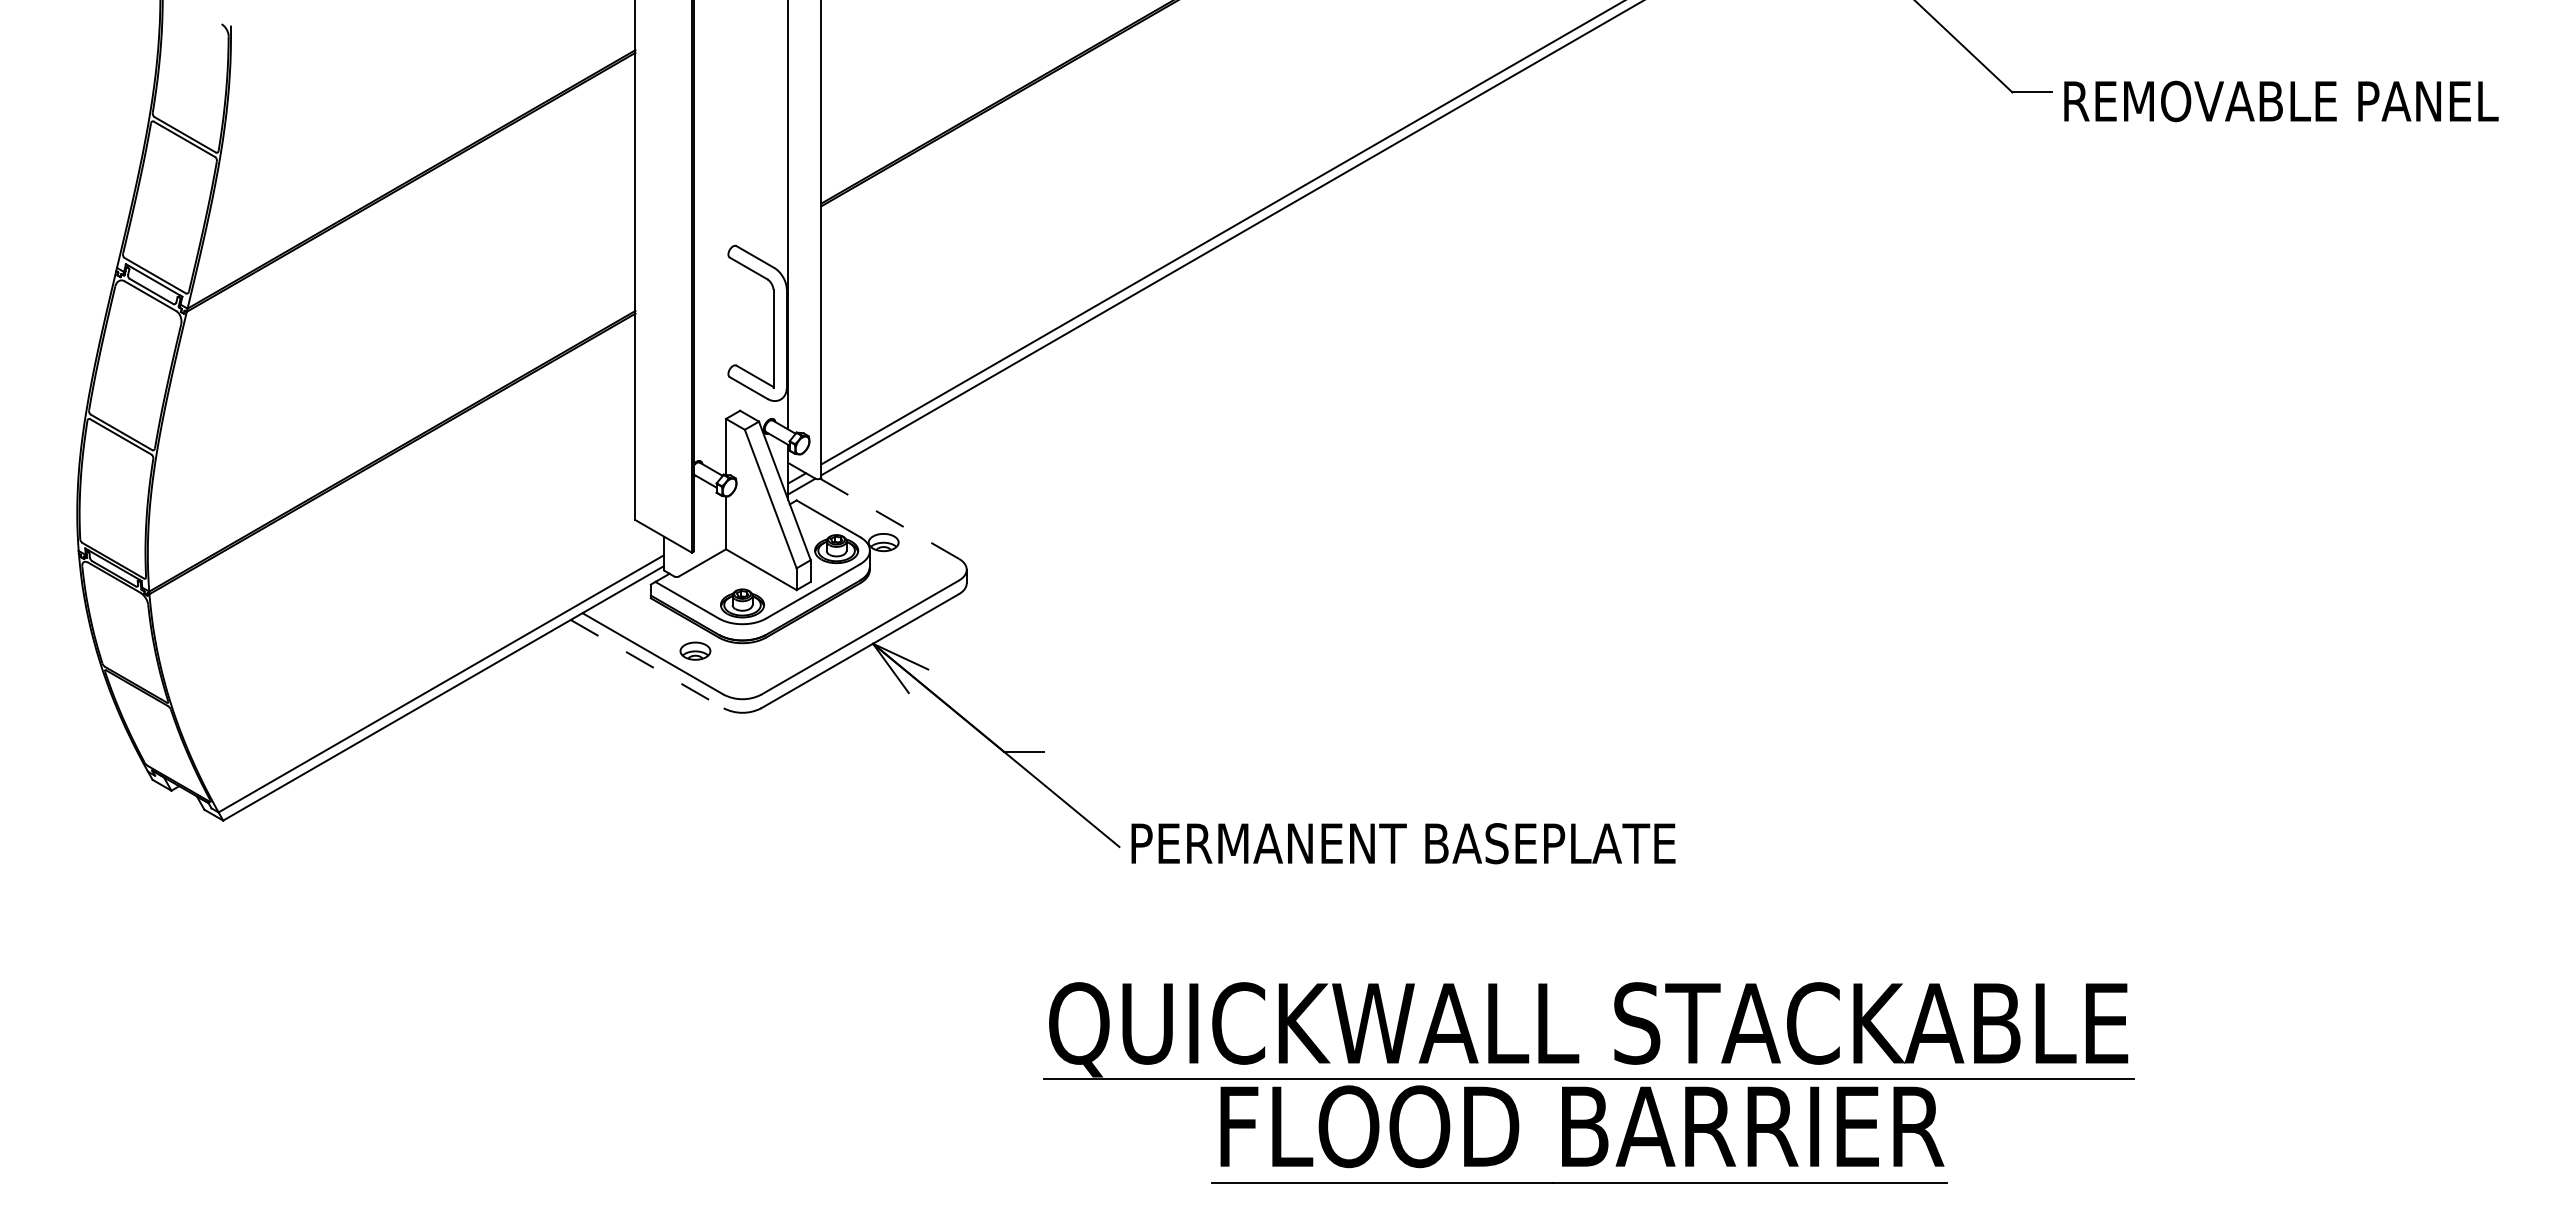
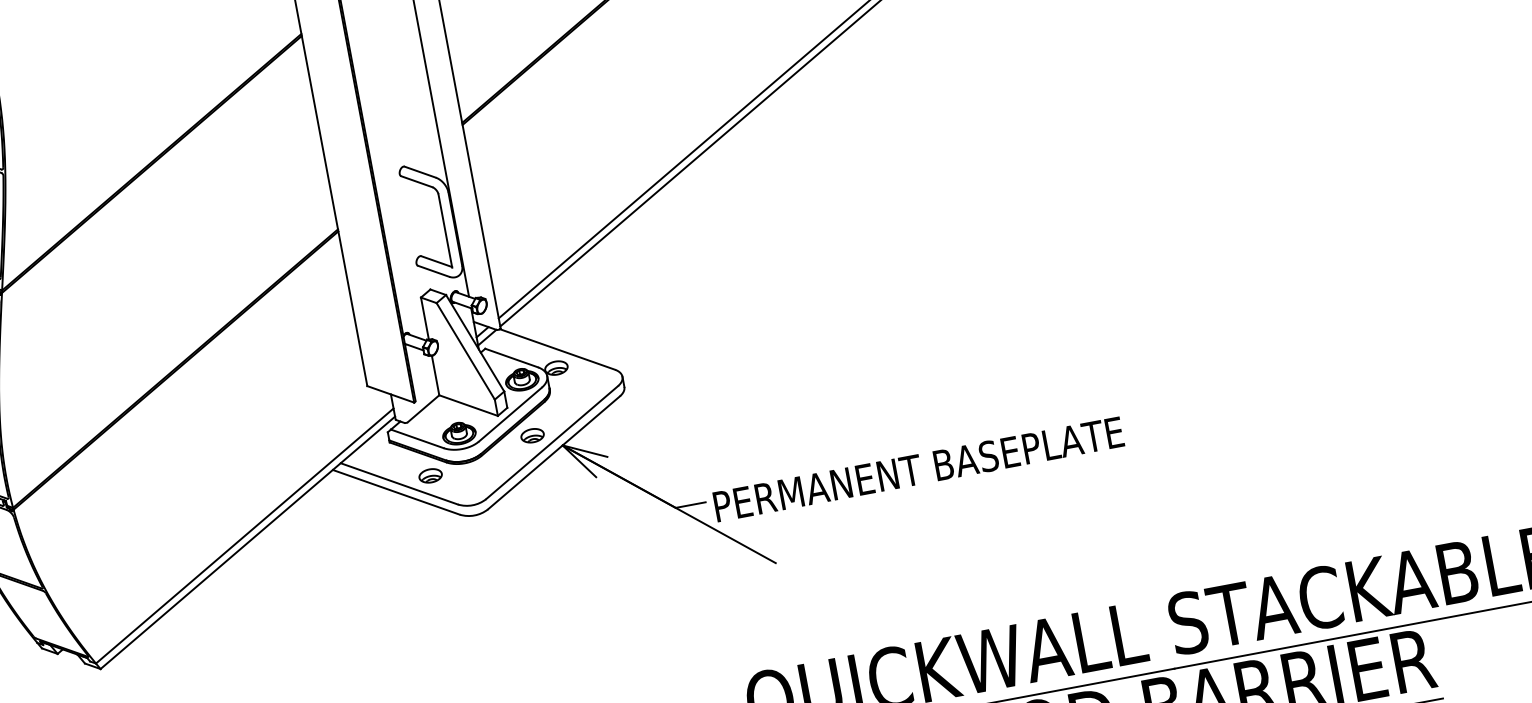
line: (889, 518) -> (557, 349), dashed -> solid
part: (836, 623) -> (532, 435), added
line: (647, 664) -> (396, 492), dashed -> solid
text: (1403, 843) -> (918, 469), moved

